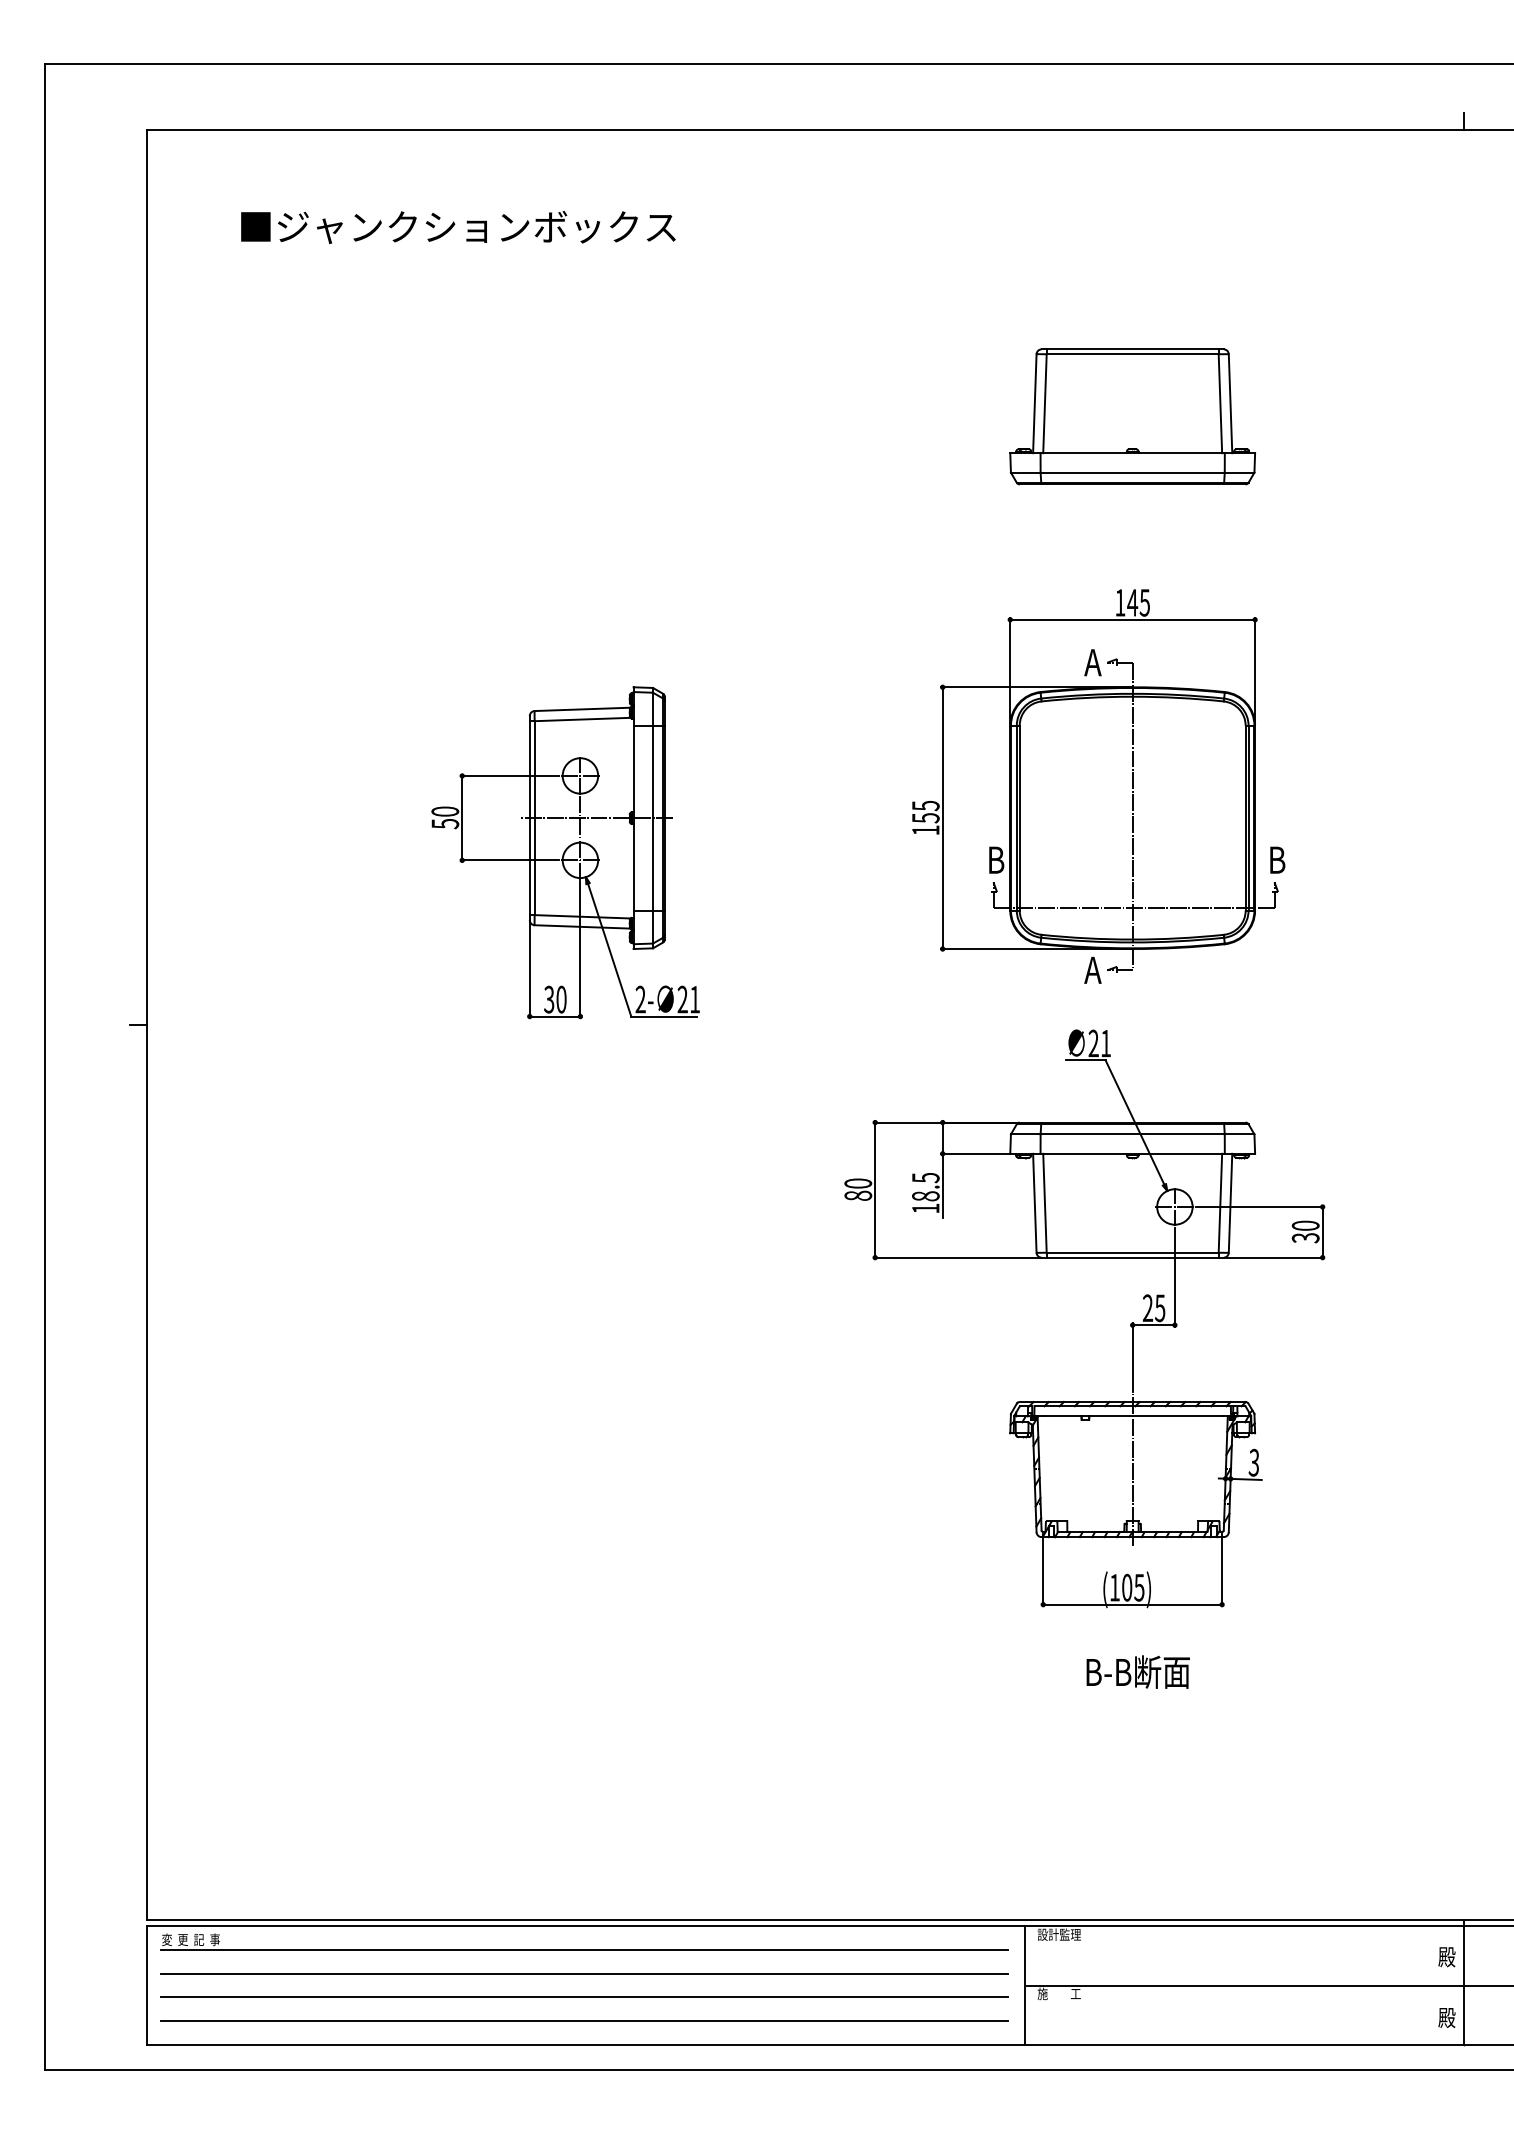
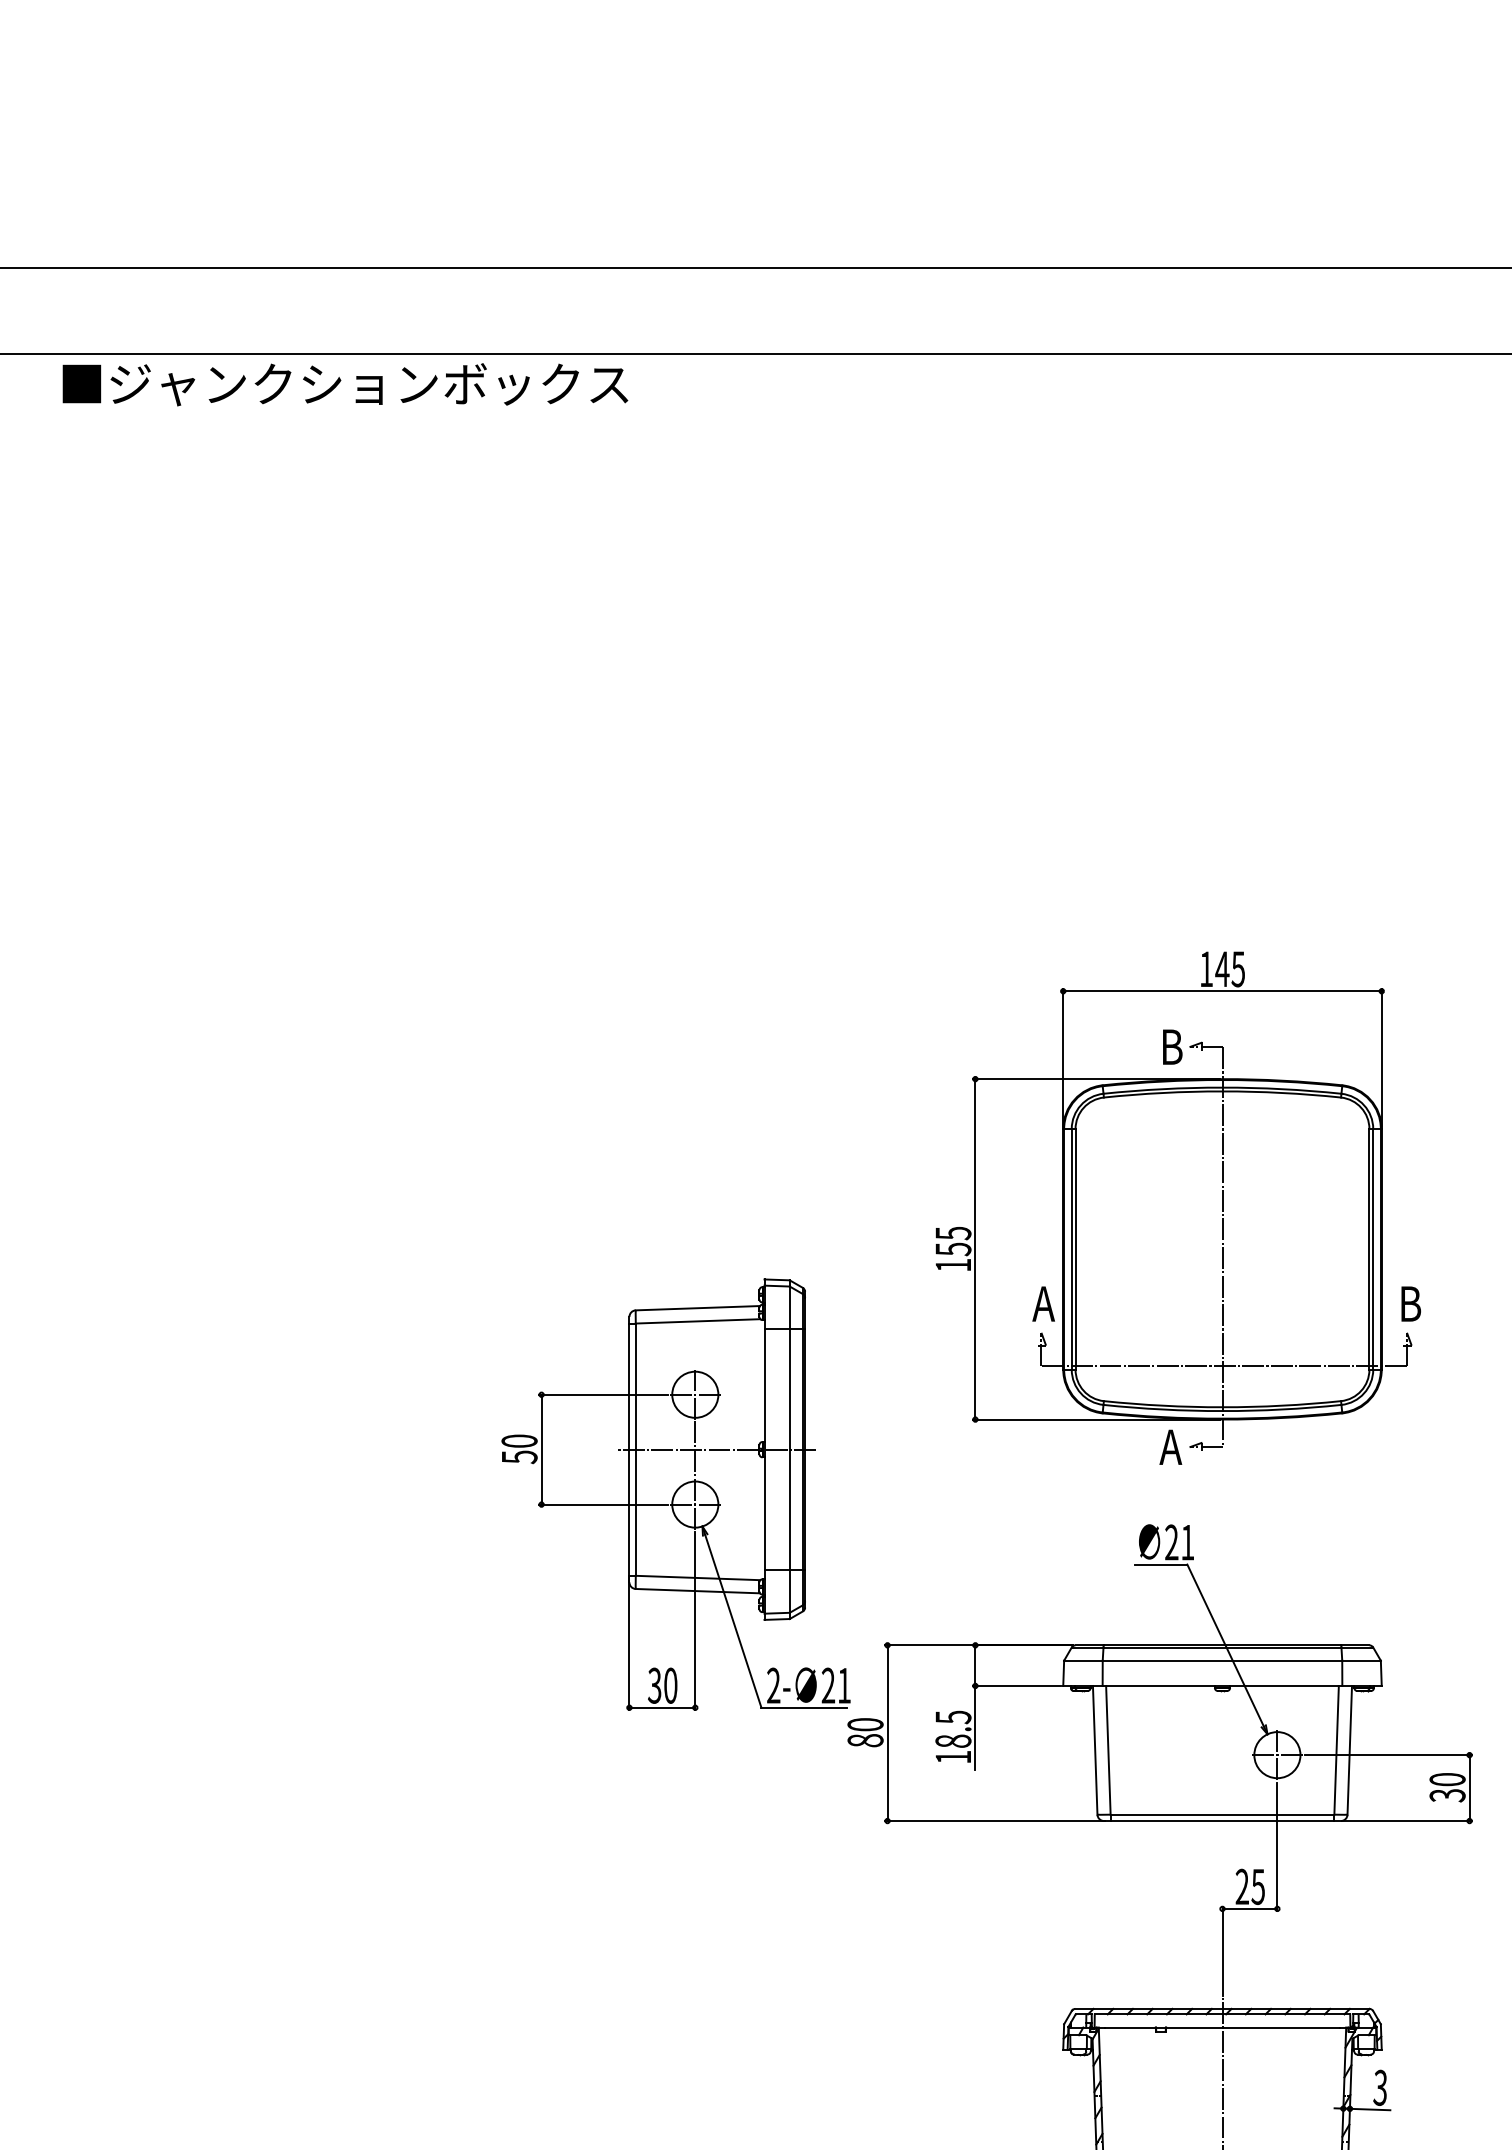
text: (458, 227) -> (345, 384), moved
part: (1132, 416) -> (1222, 726), removed
text: (1092, 662) -> (1170, 1046), A -> B
part: (565, 852) -> (675, 1494), moved
text: (995, 859) -> (1044, 1303), B -> A

